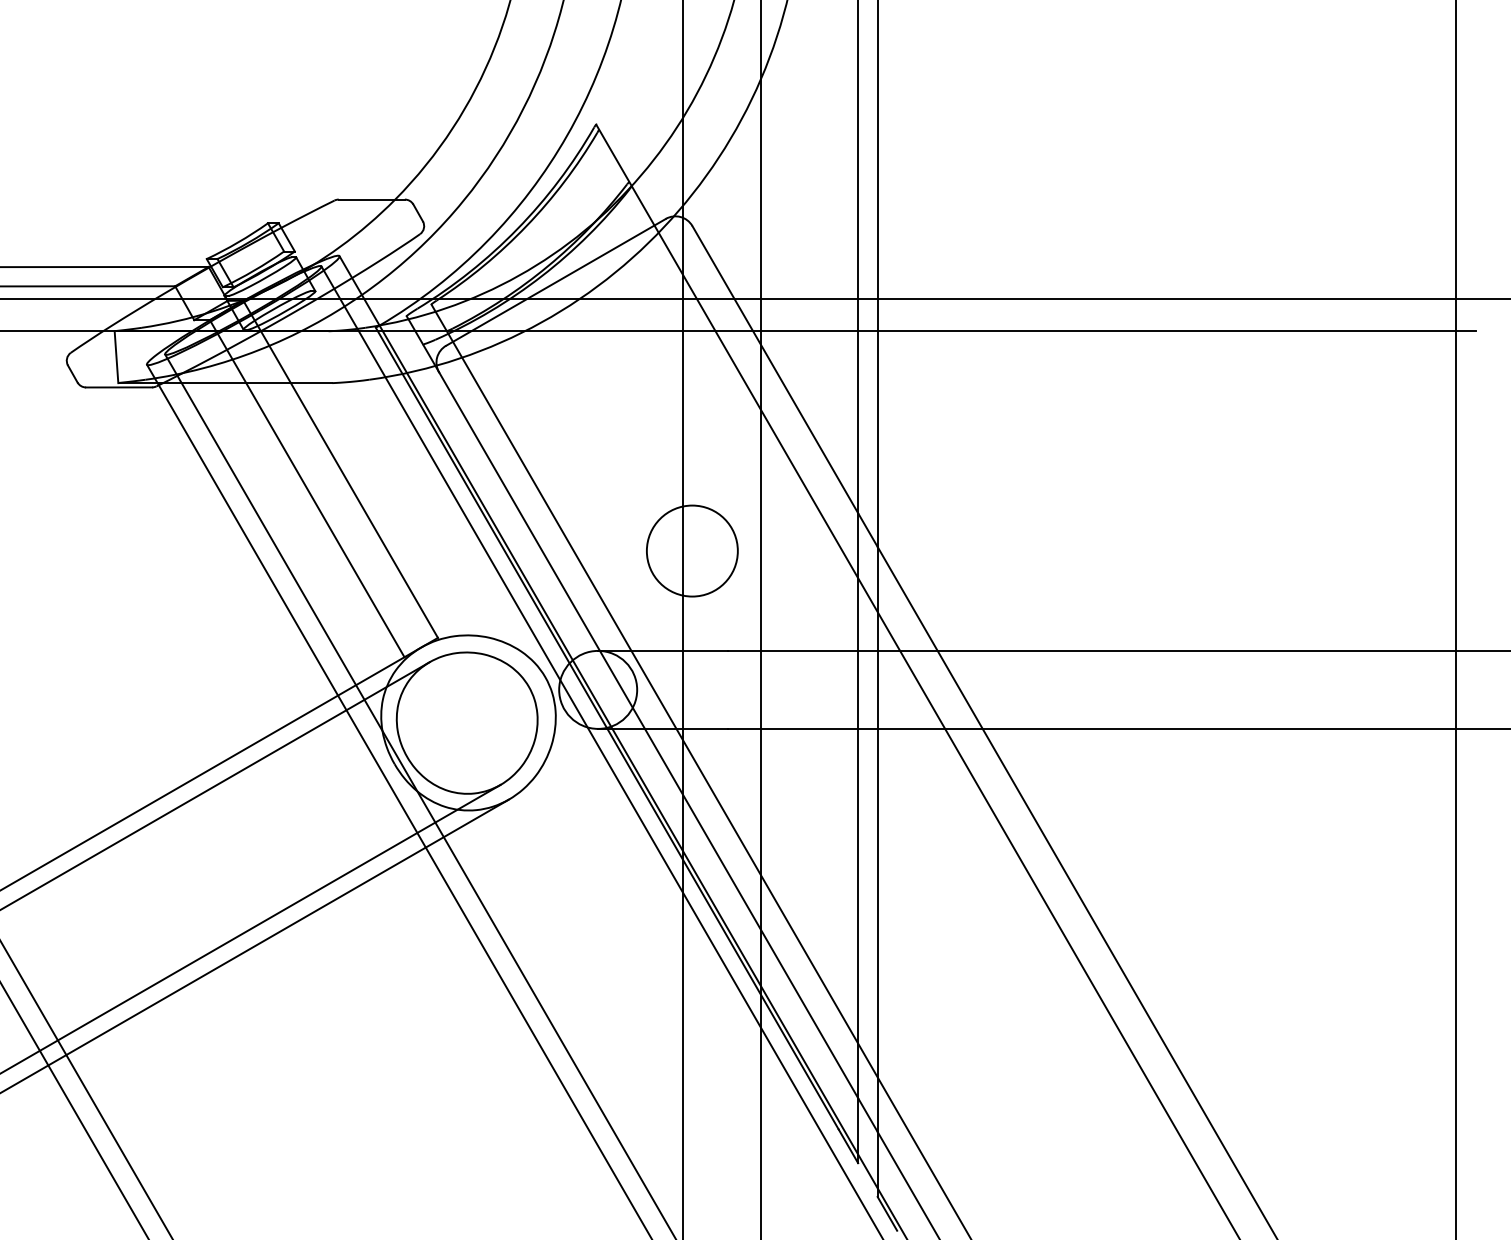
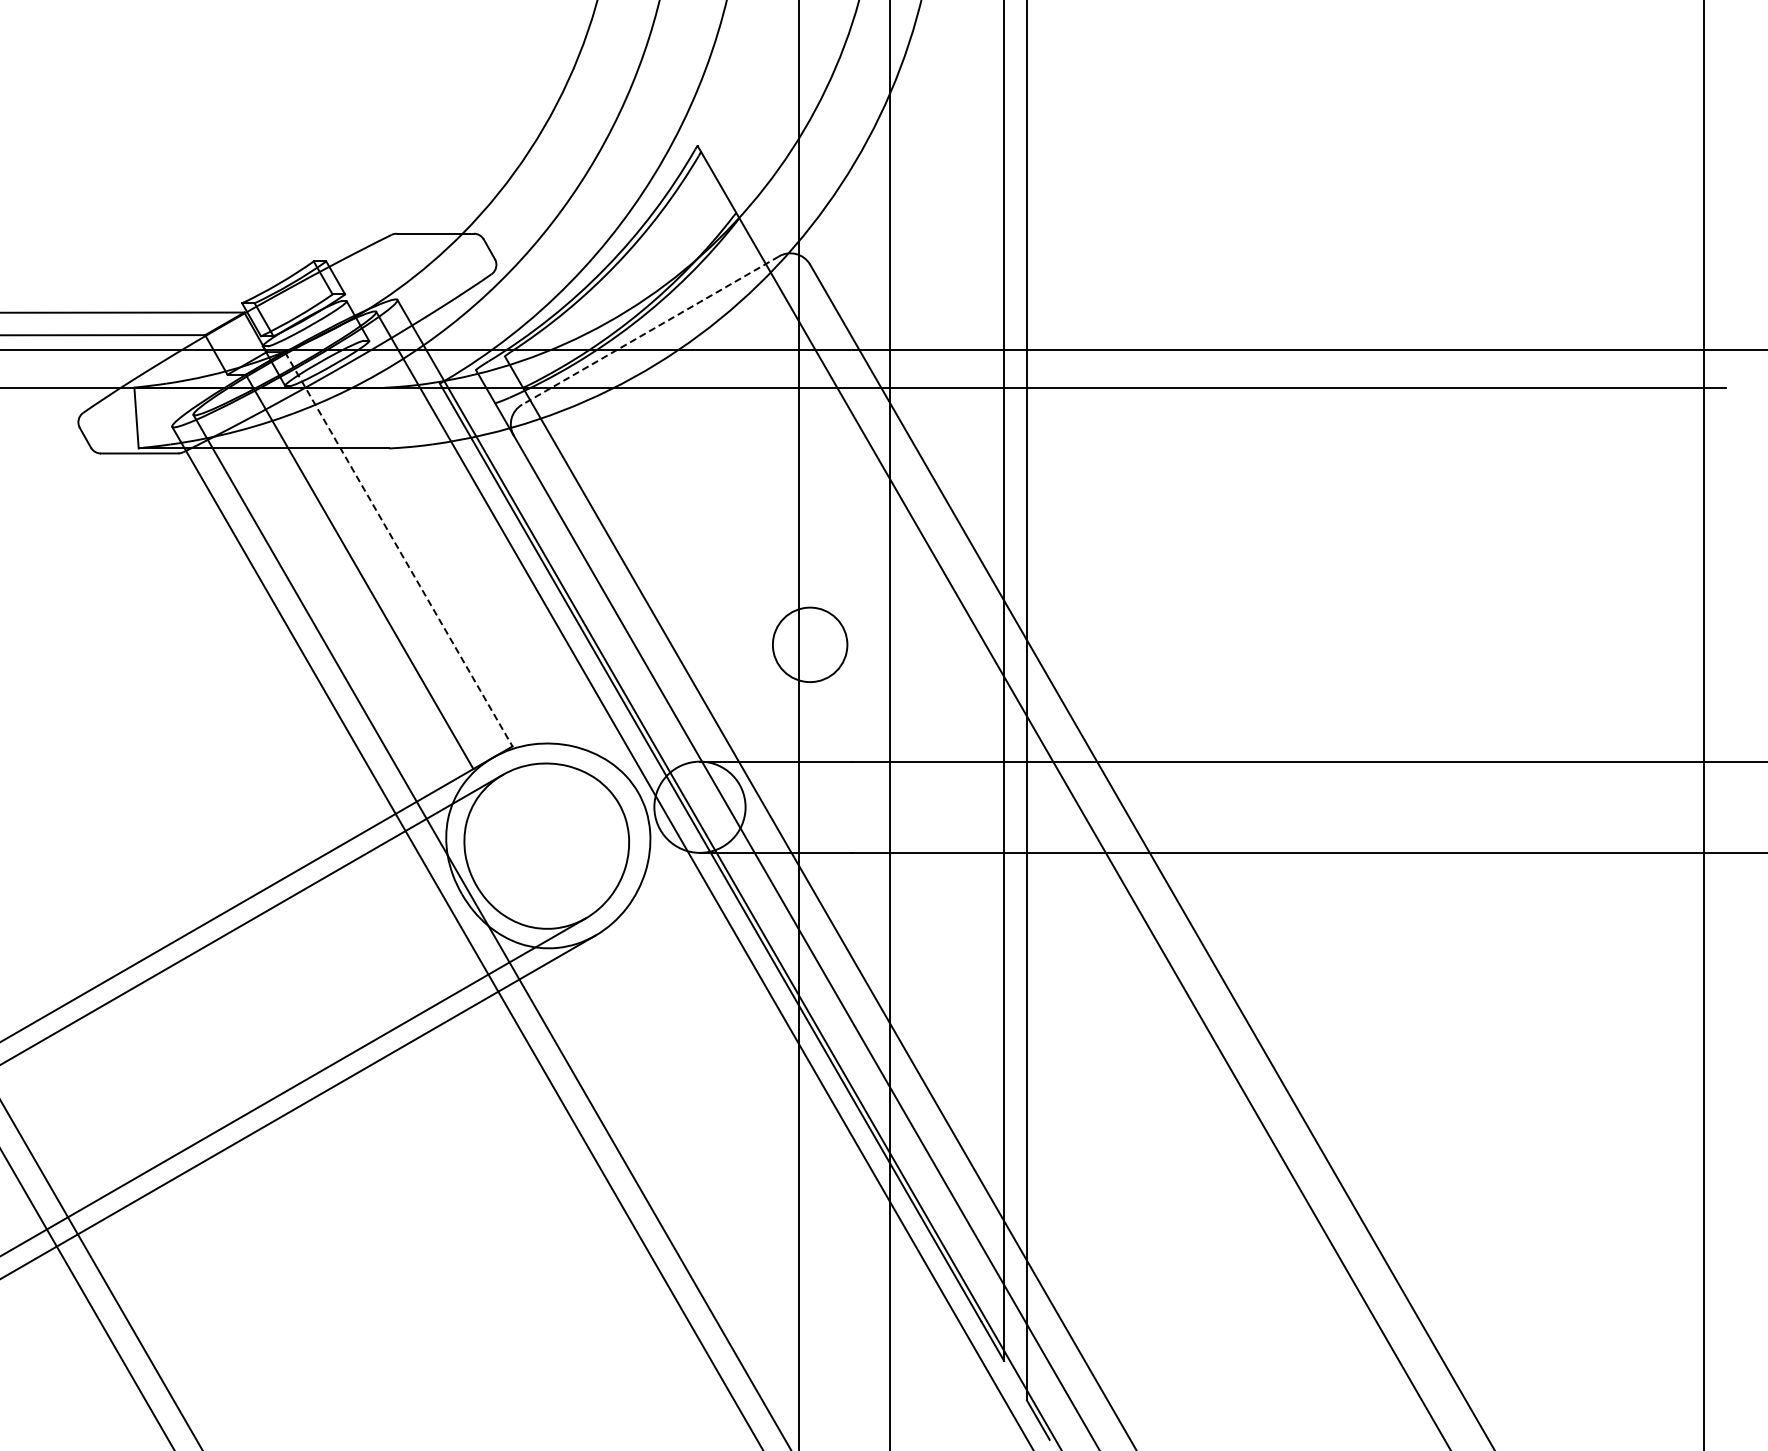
line: (555, 282) -> (650, 330), solid -> dashed
line: (340, 469) -> (398, 549), solid -> dashed
circle: (691, 550) -> (809, 644), size x0.7

